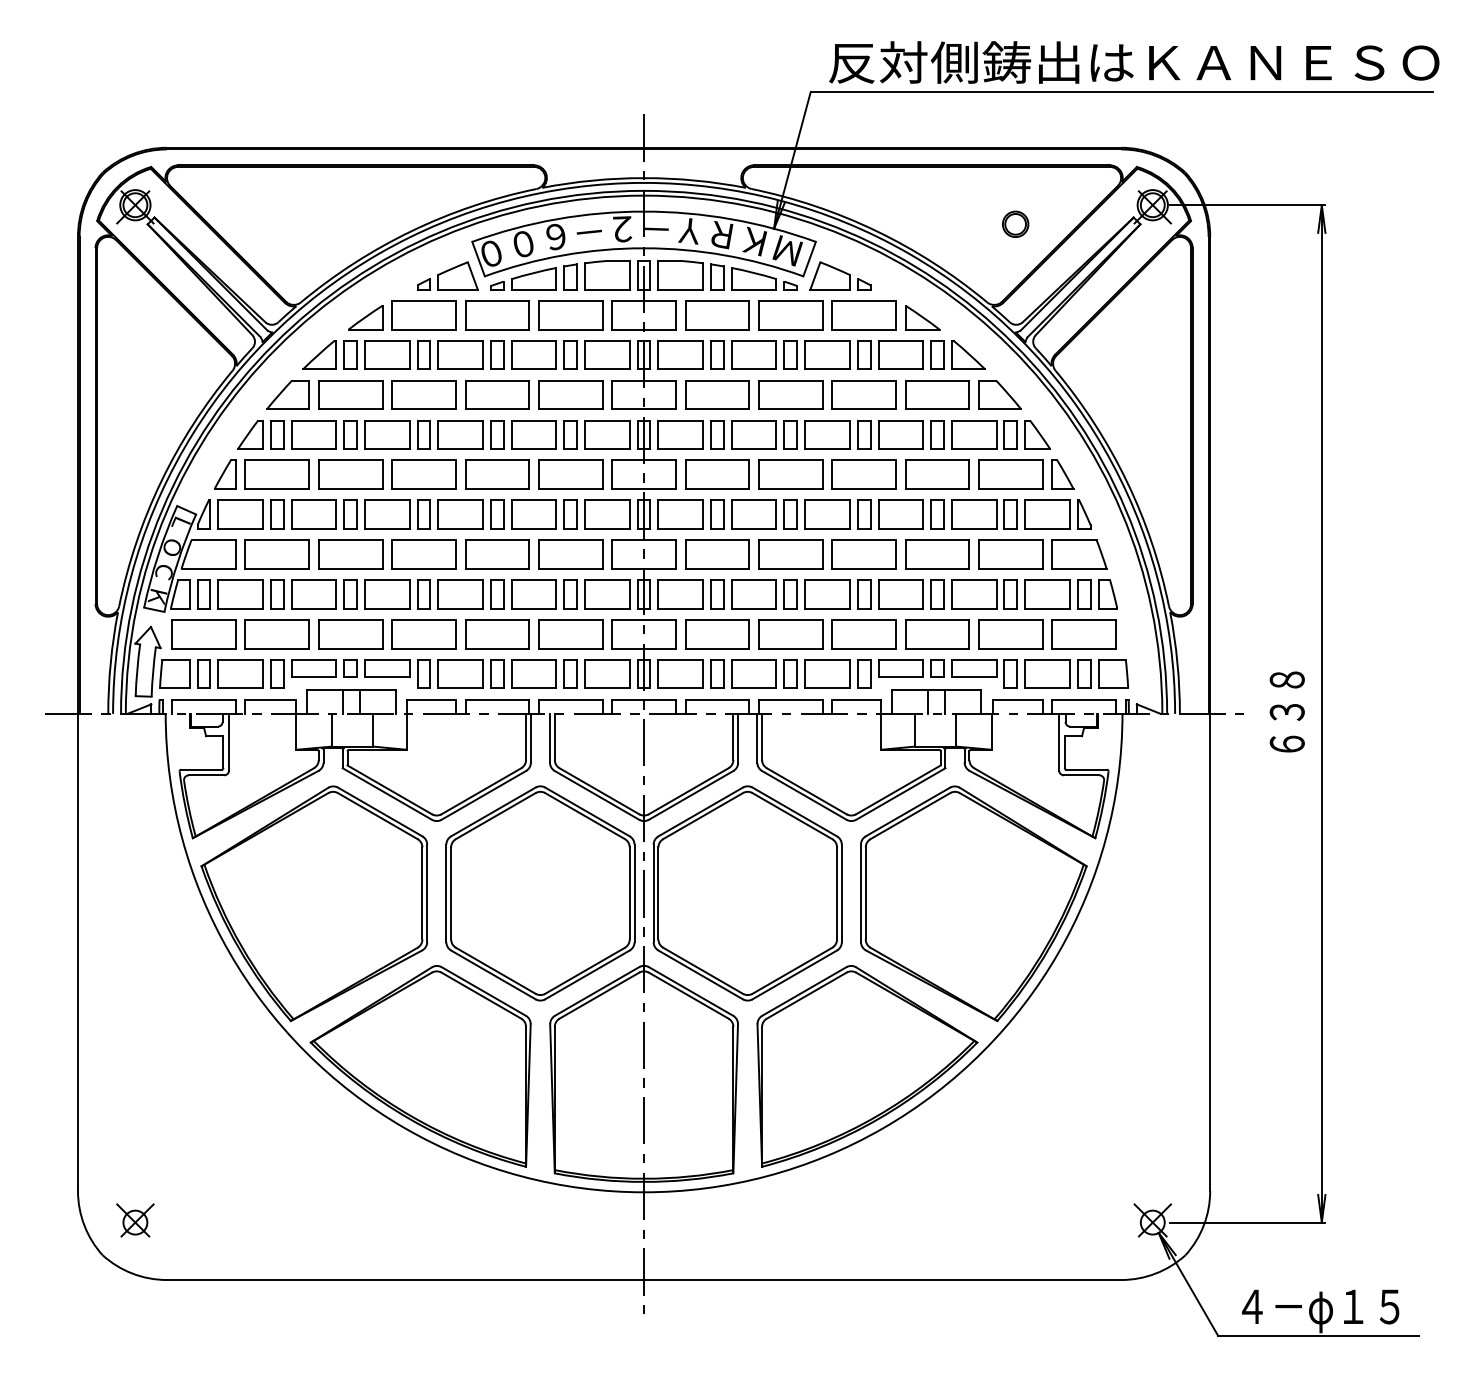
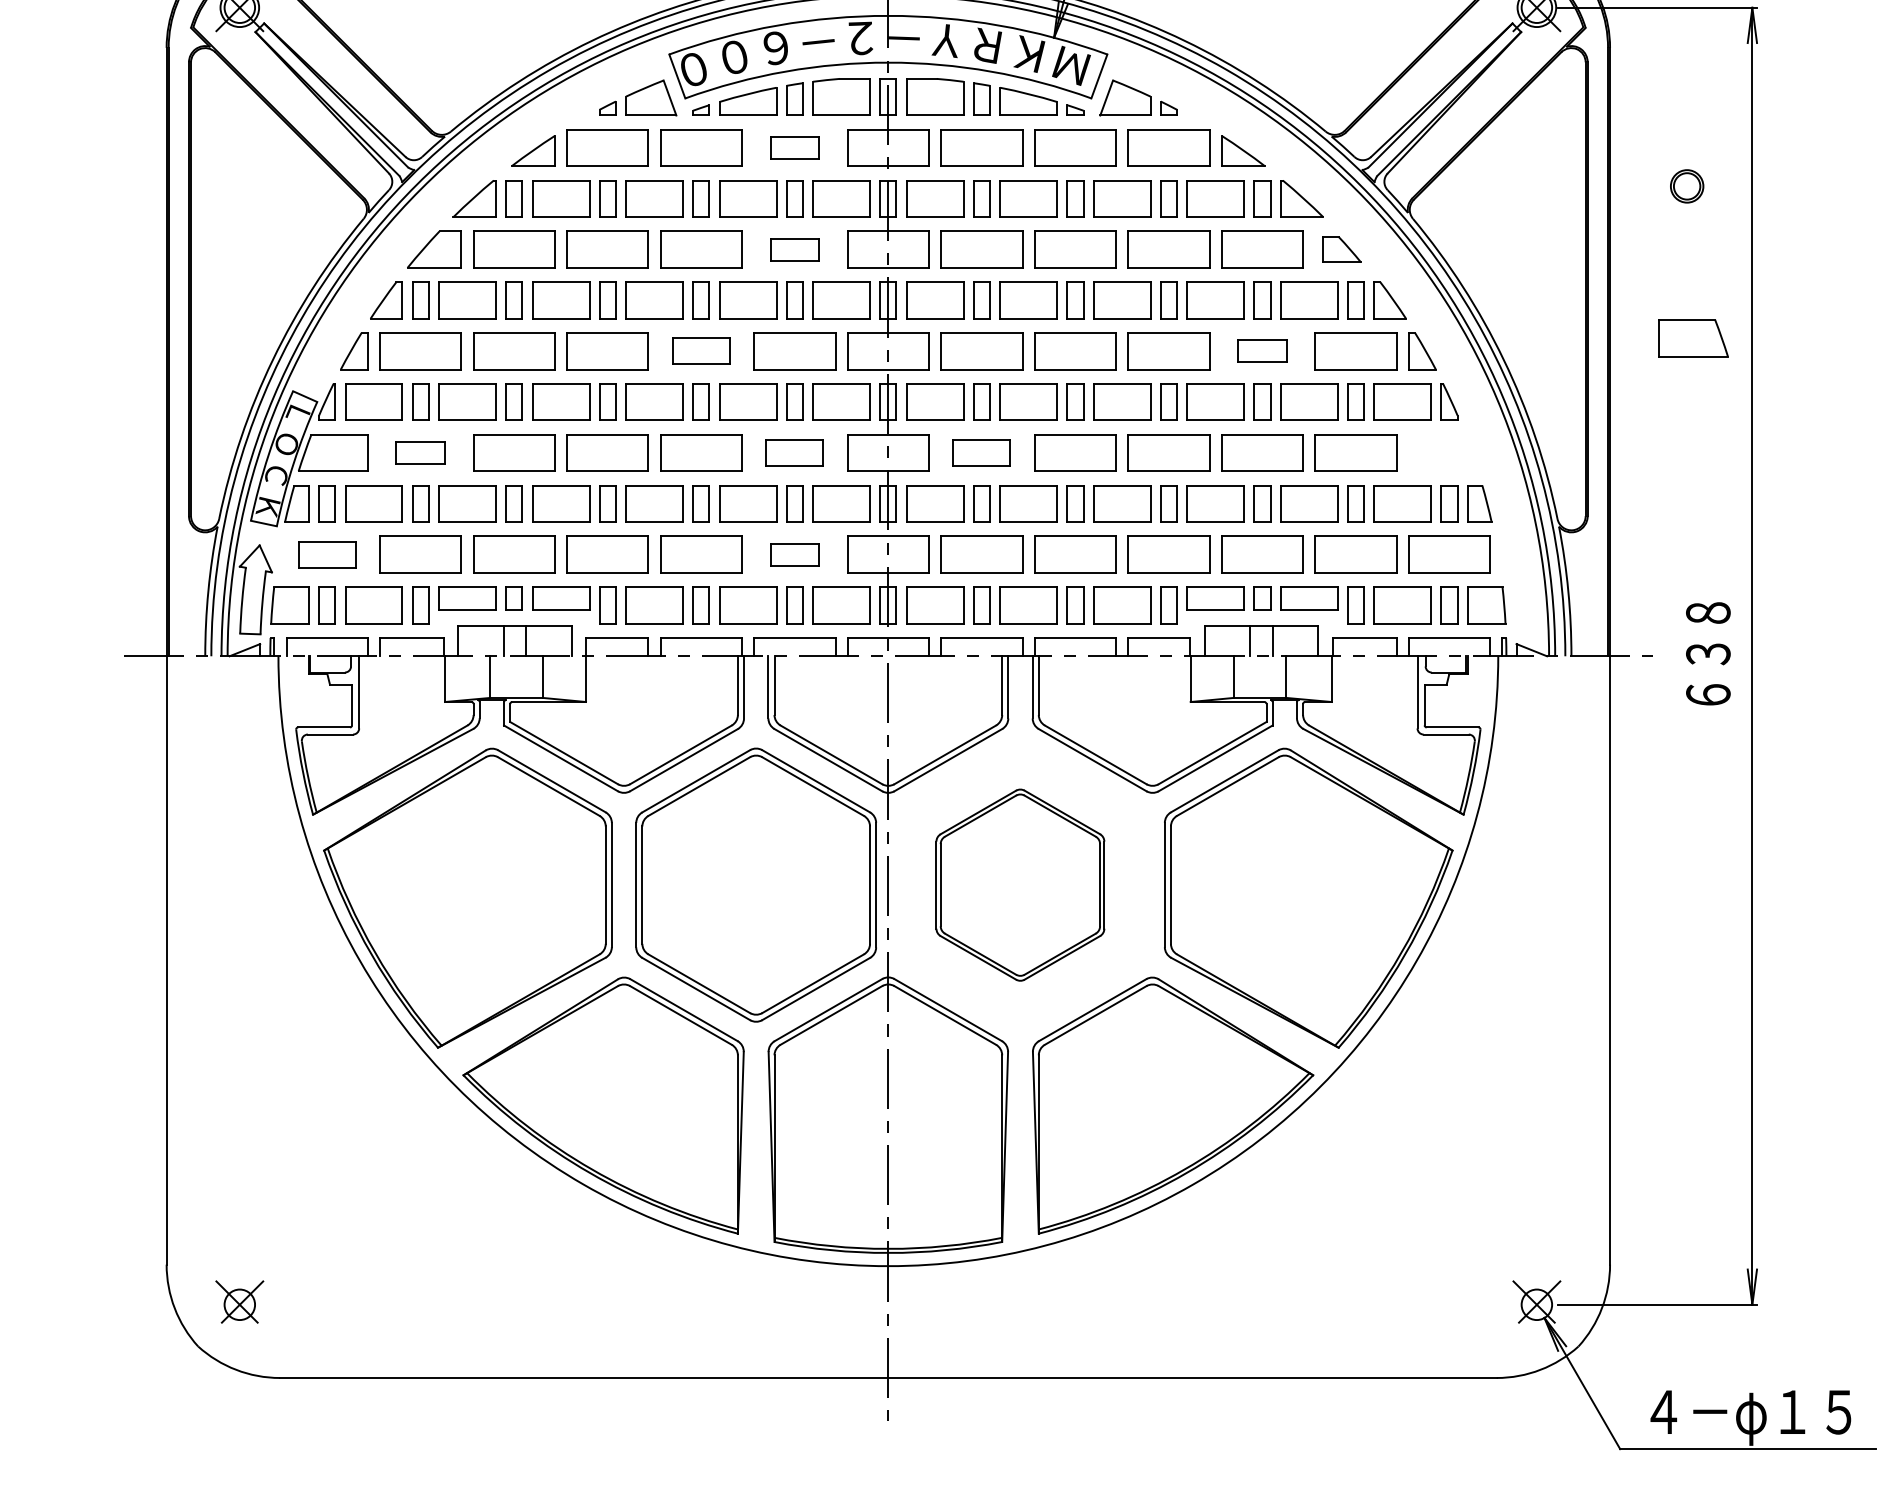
part: (1015, 223) -> (1686, 185), moved
part: (570, 315) -> (794, 148), size x0.6
part: (570, 394) -> (794, 249), size x0.6
part: (999, 394) -> (1341, 249), size x0.7
part: (497, 474) -> (701, 351), size x0.7
part: (937, 474) -> (1262, 351), size x0.6
part: (276, 554) -> (419, 453), size x0.6
part: (570, 554) -> (794, 453), size x0.7
part: (717, 554) -> (981, 453), size x0.7
part: (1079, 554) -> (1693, 338), moved
part: (203, 634) -> (326, 555), size x0.7
part: (570, 634) -> (794, 555), size x0.6
part: (747, 893) -> (1020, 885), size x0.7

